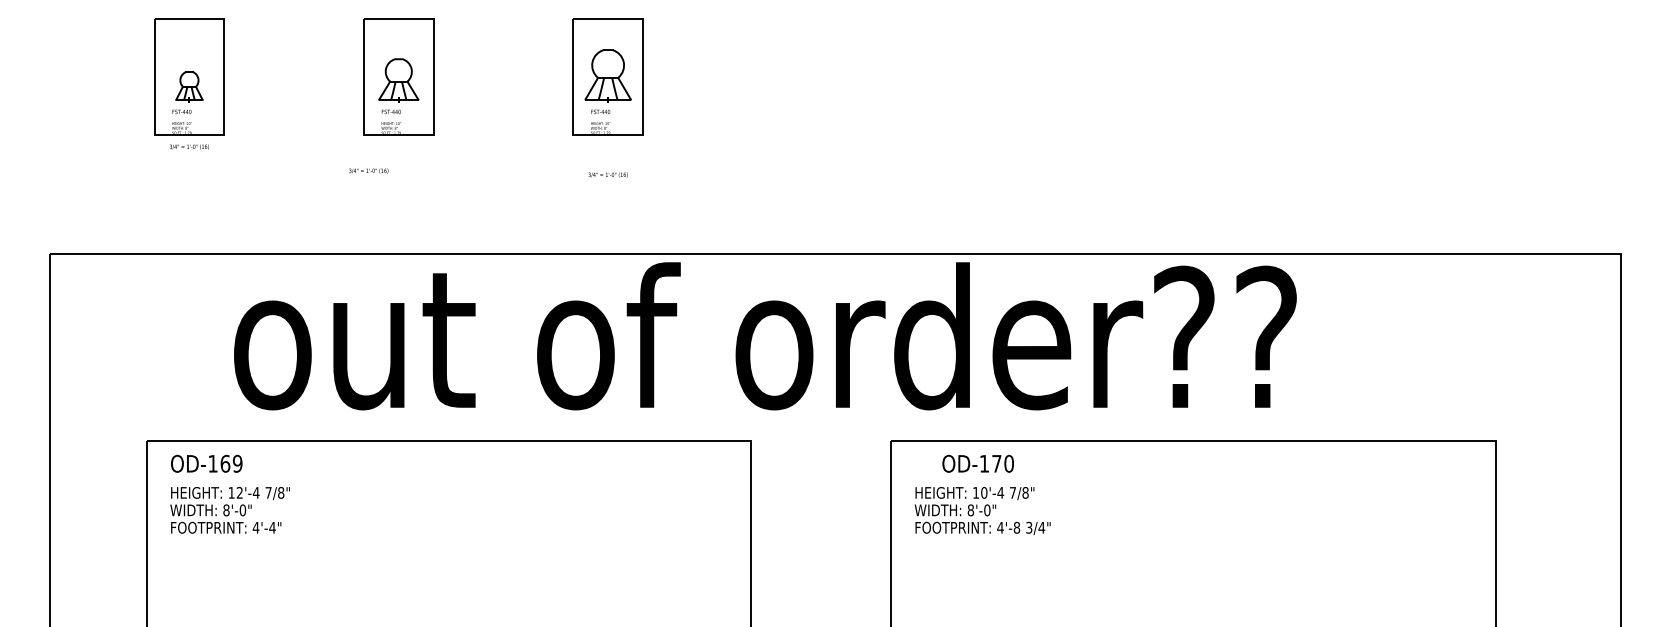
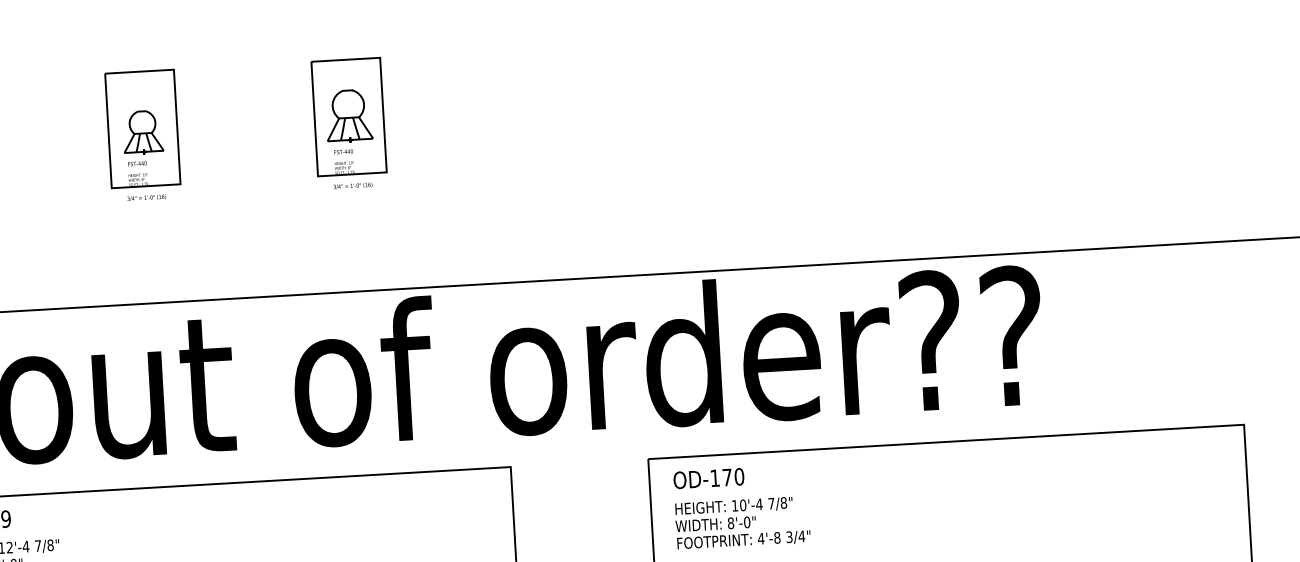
text: (368, 170) -> (146, 197), moved
text: (607, 174) -> (352, 185), moved
text: (977, 463) -> (708, 478), moved

